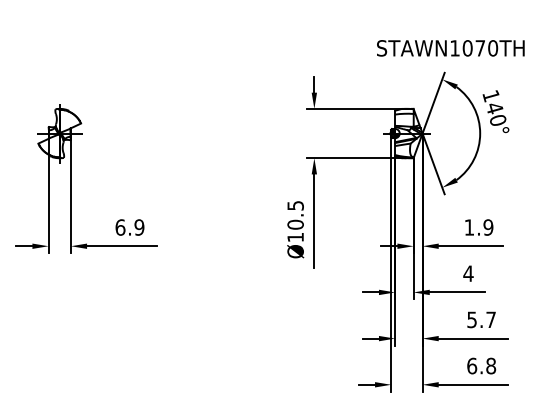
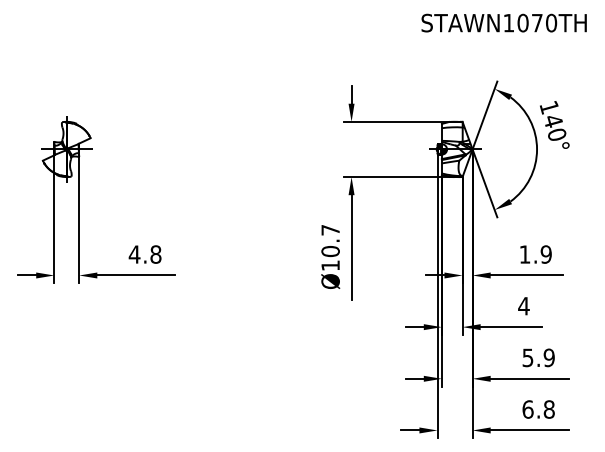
text: (450, 47) -> (503, 22), moved
text: (295, 206) -> (330, 230), Ø10.5 -> Ø10.7
text: (129, 227) -> (144, 254), 6.9 -> 4.8
text: (490, 319) -> (548, 357), 5.7 -> 5.9

